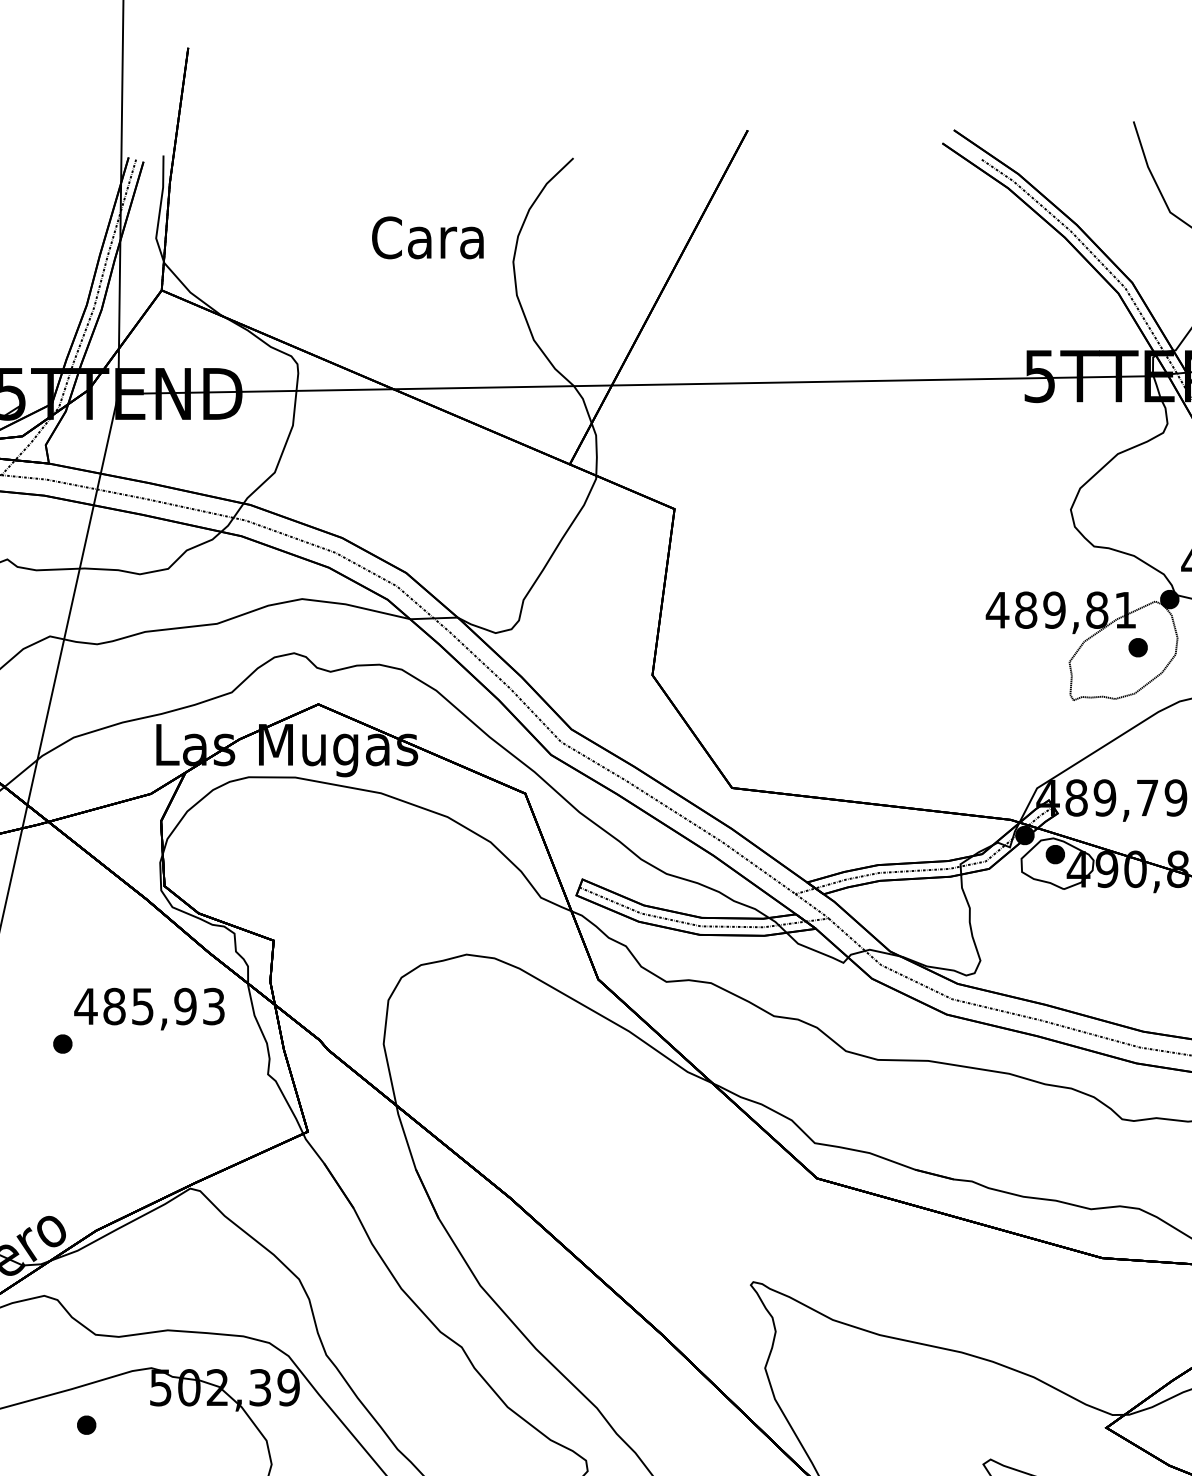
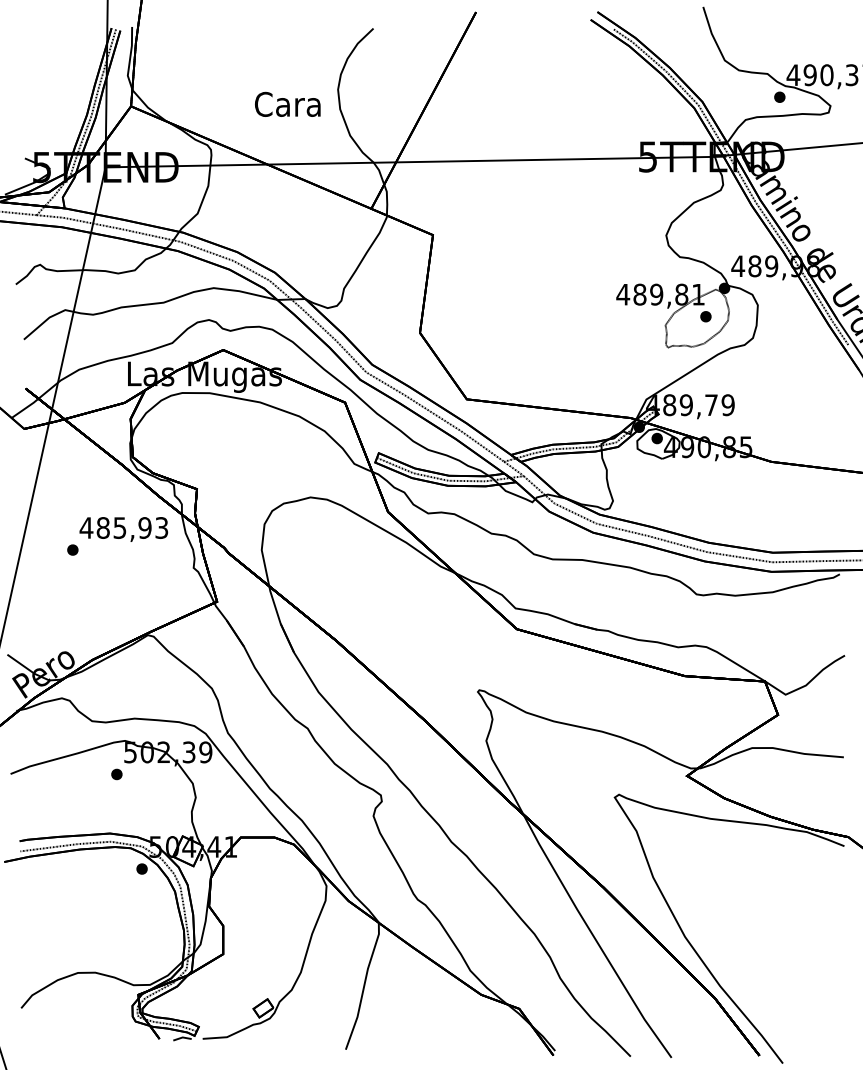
text: (427, 236) -> (287, 103), moved
part: (85, 1425) -> (116, 774), moved

